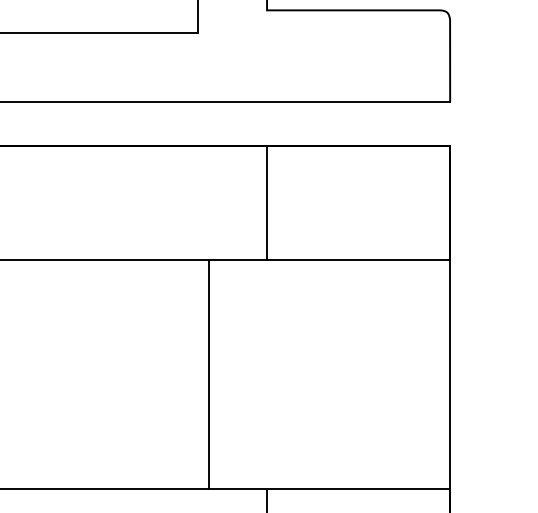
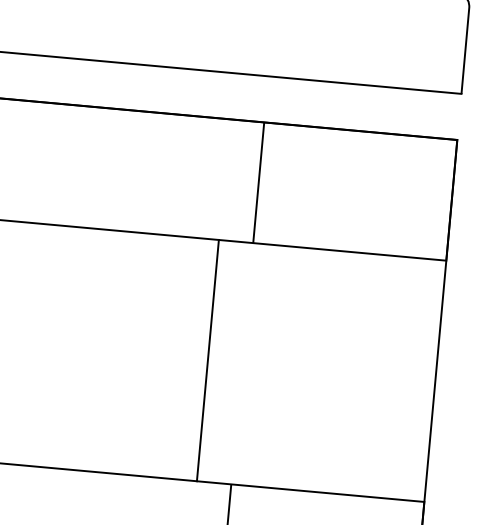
line: (209, 374) -> (207, 360), moved

